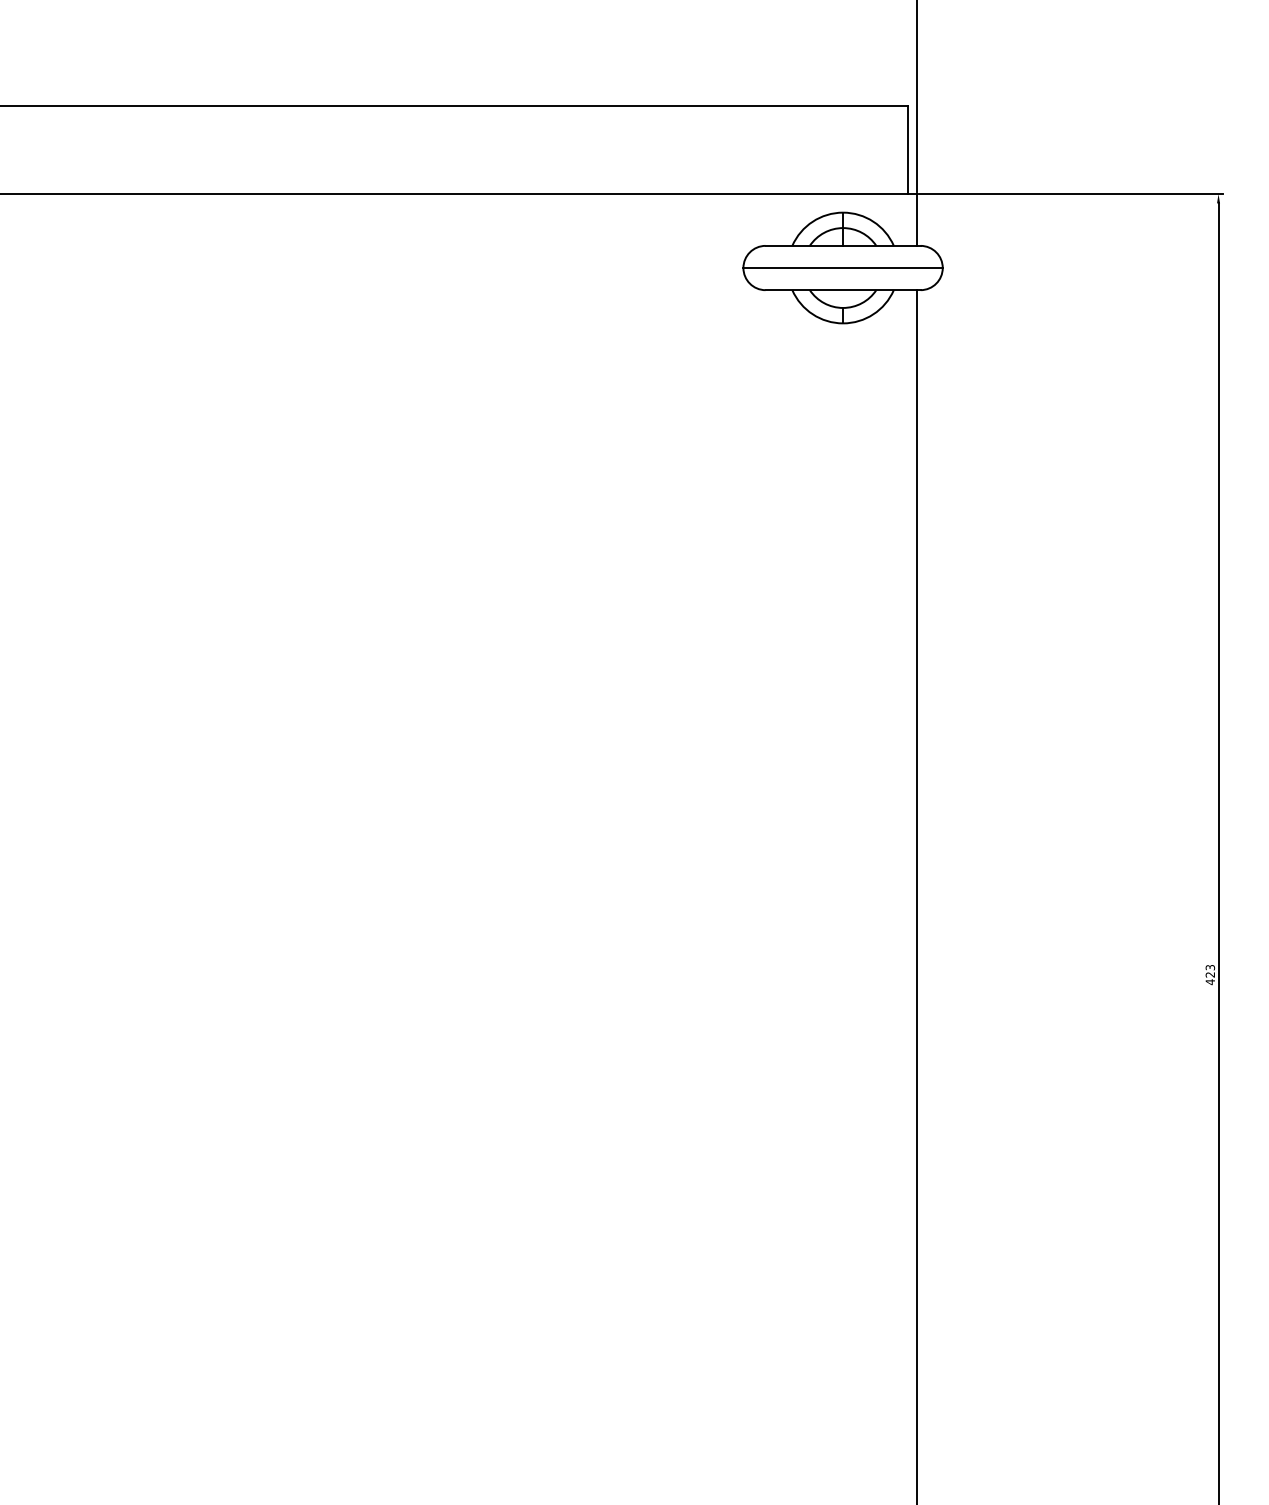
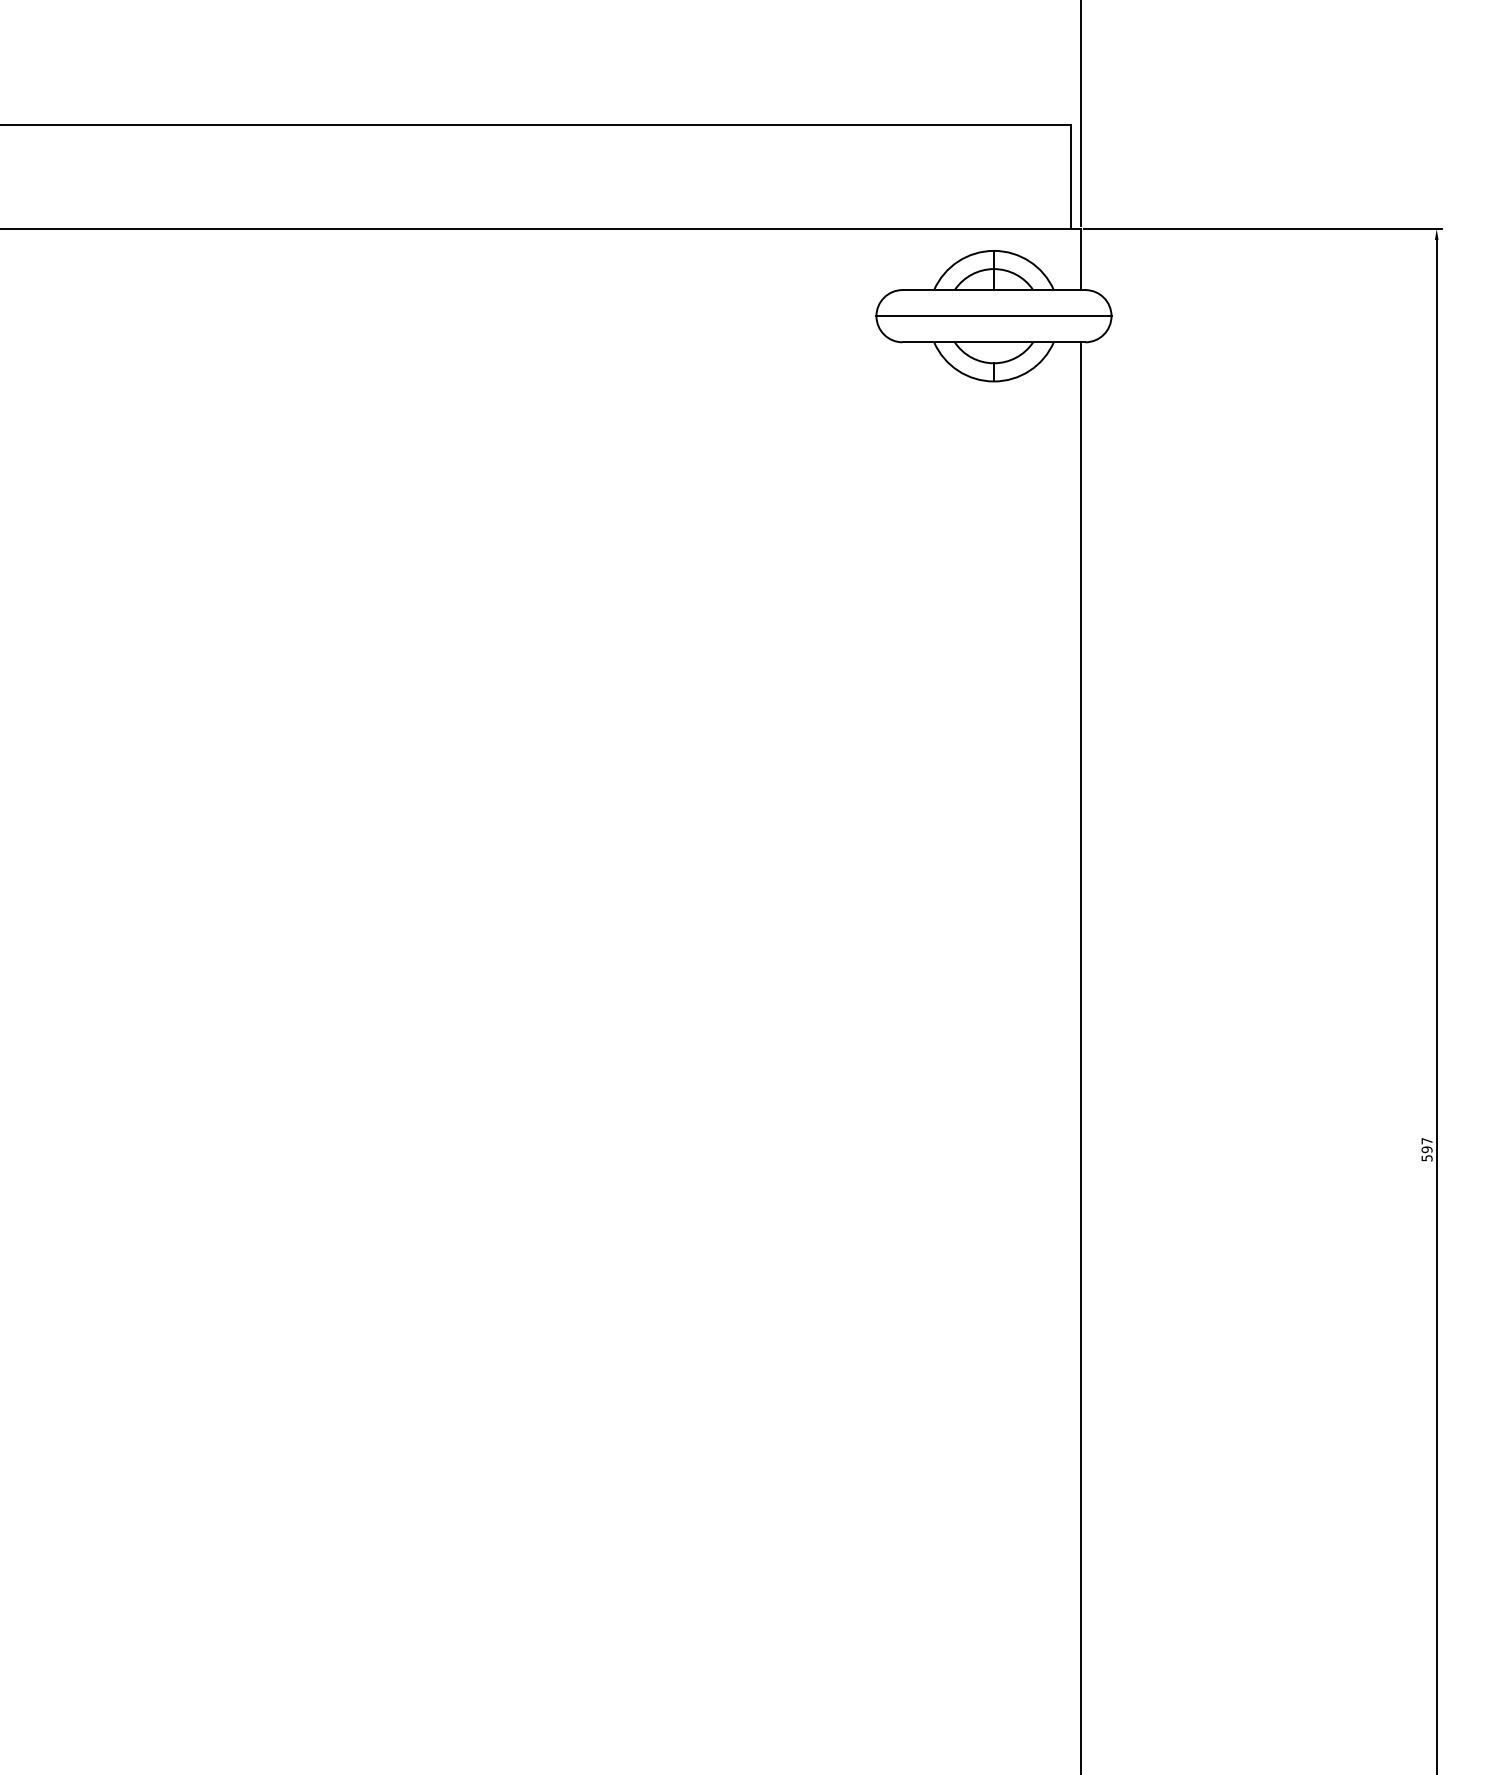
text: (1209, 974) -> (1426, 1149), 423 -> 597

